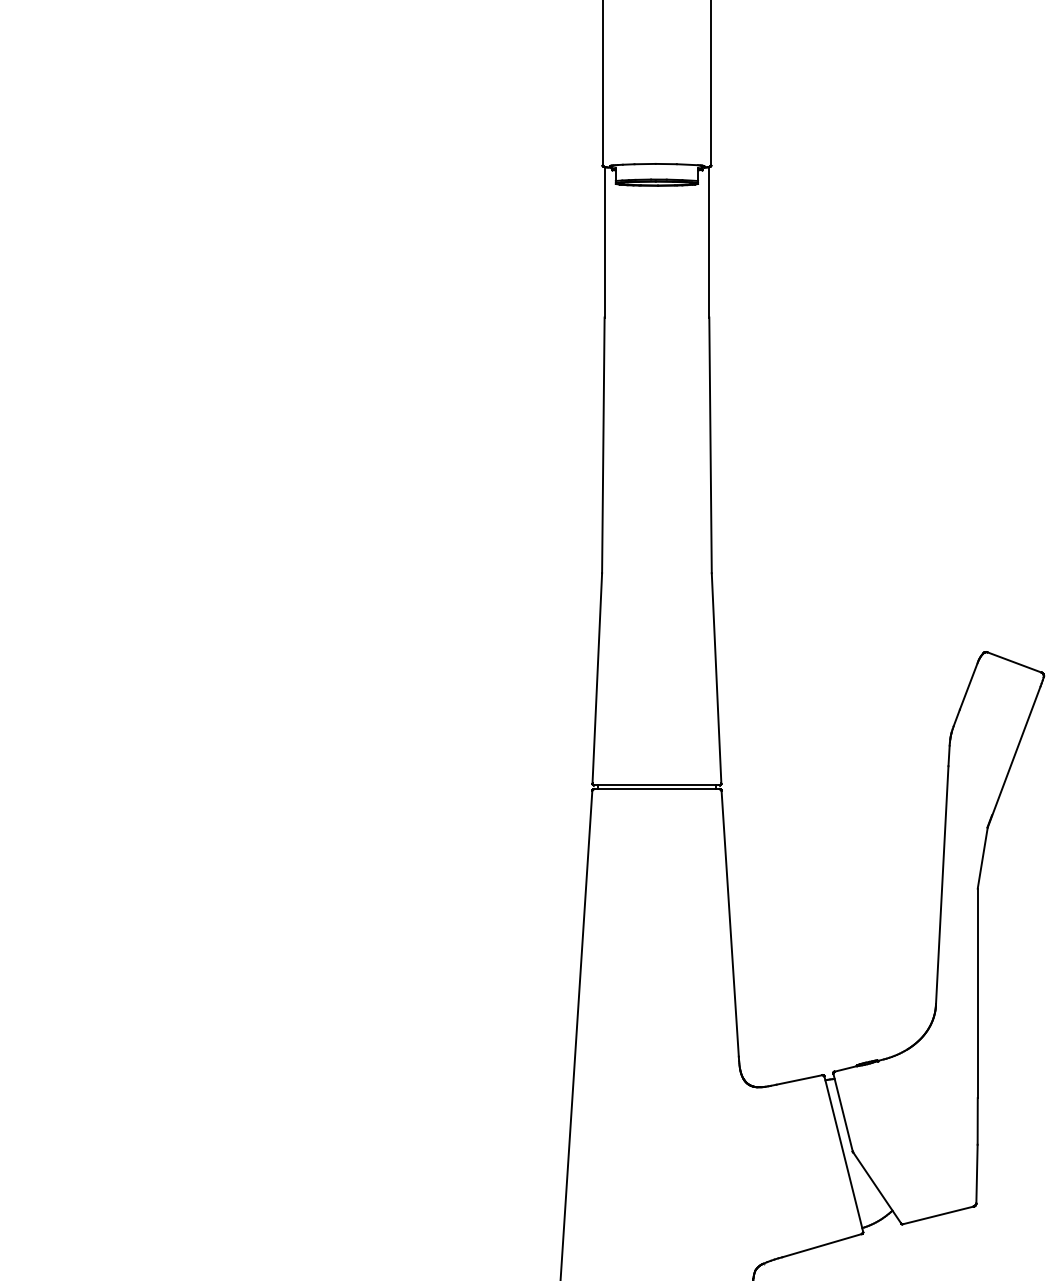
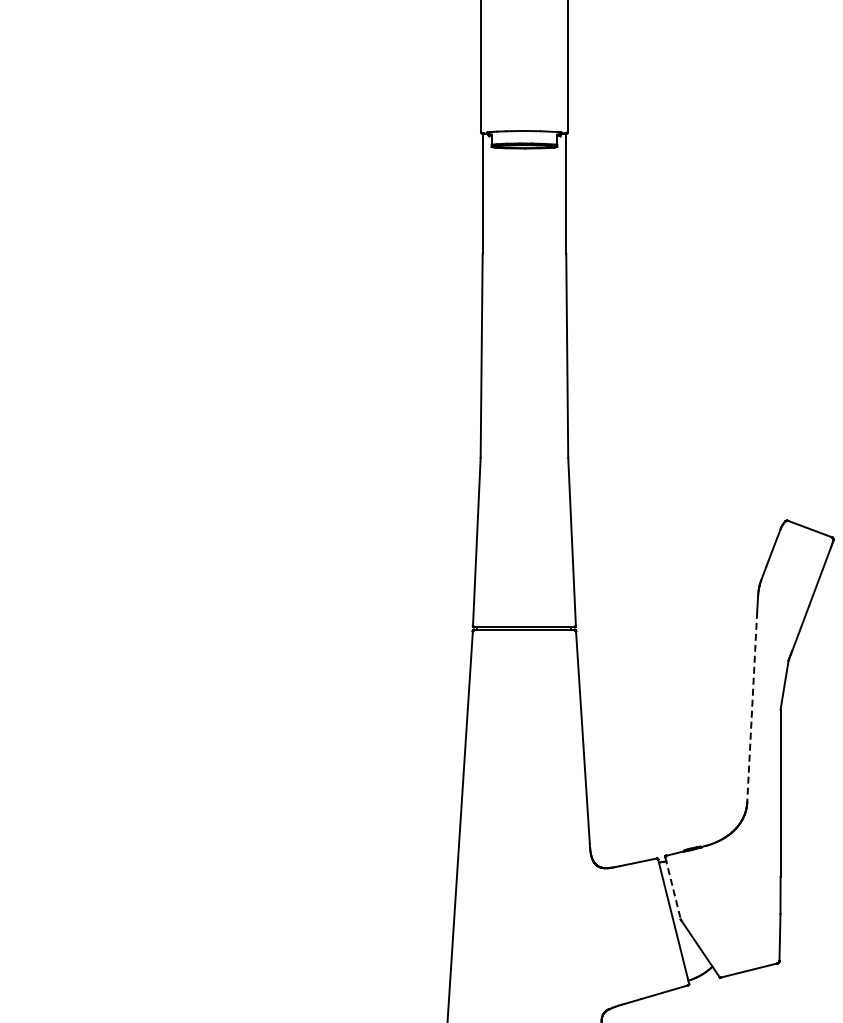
line: (942, 885) -> (752, 707), solid -> dashed
line: (843, 1112) -> (673, 888), solid -> dashed

